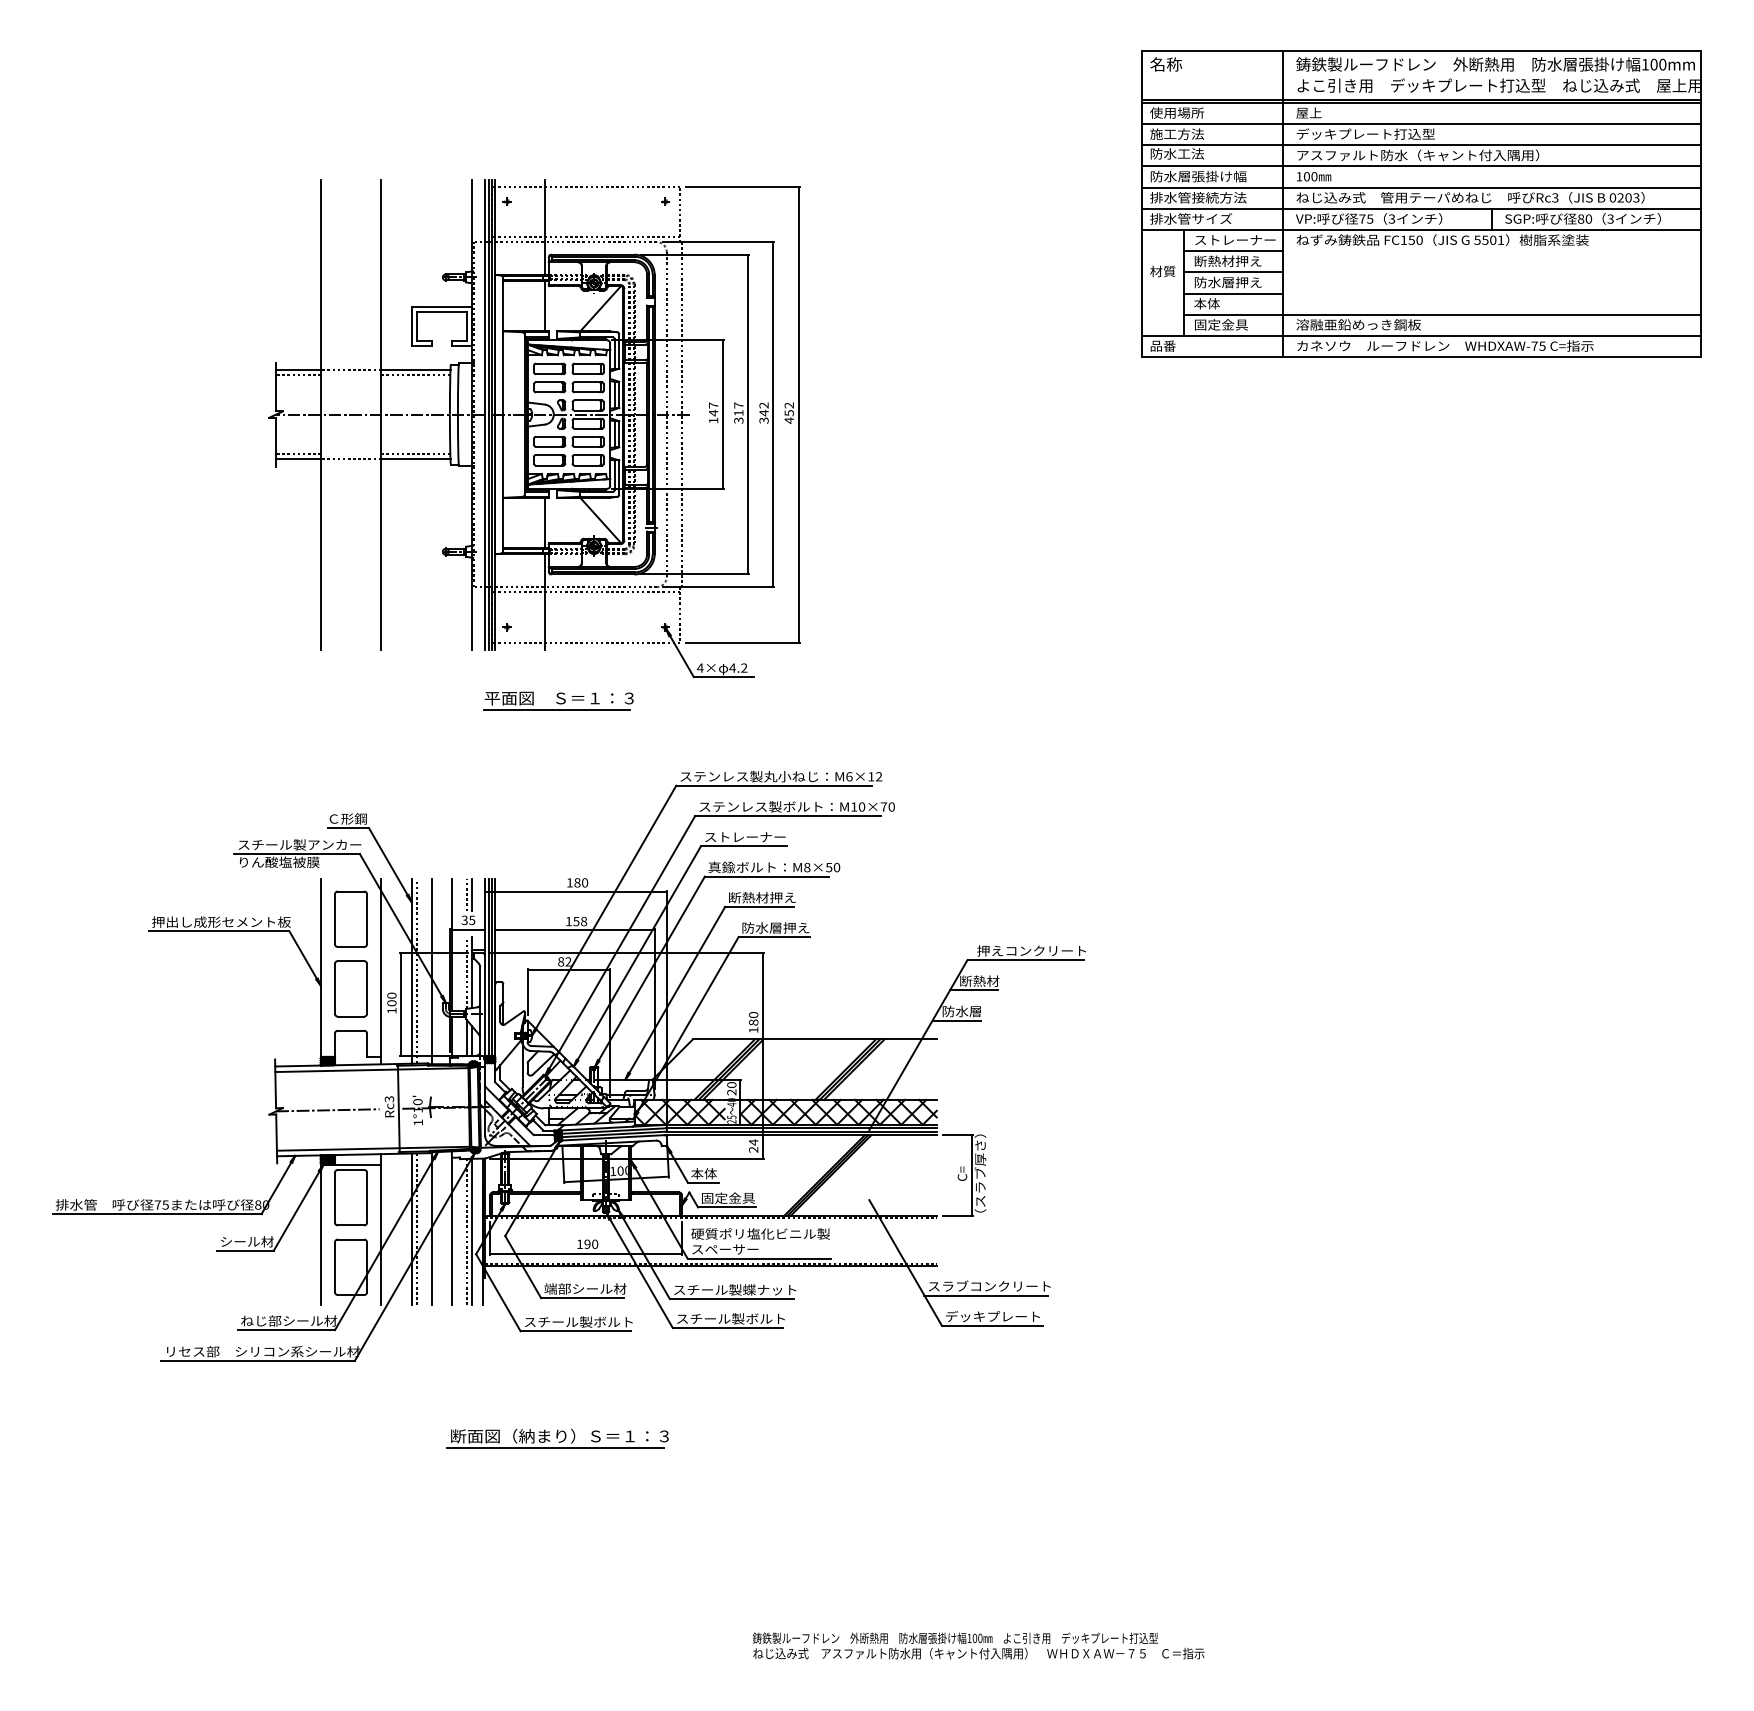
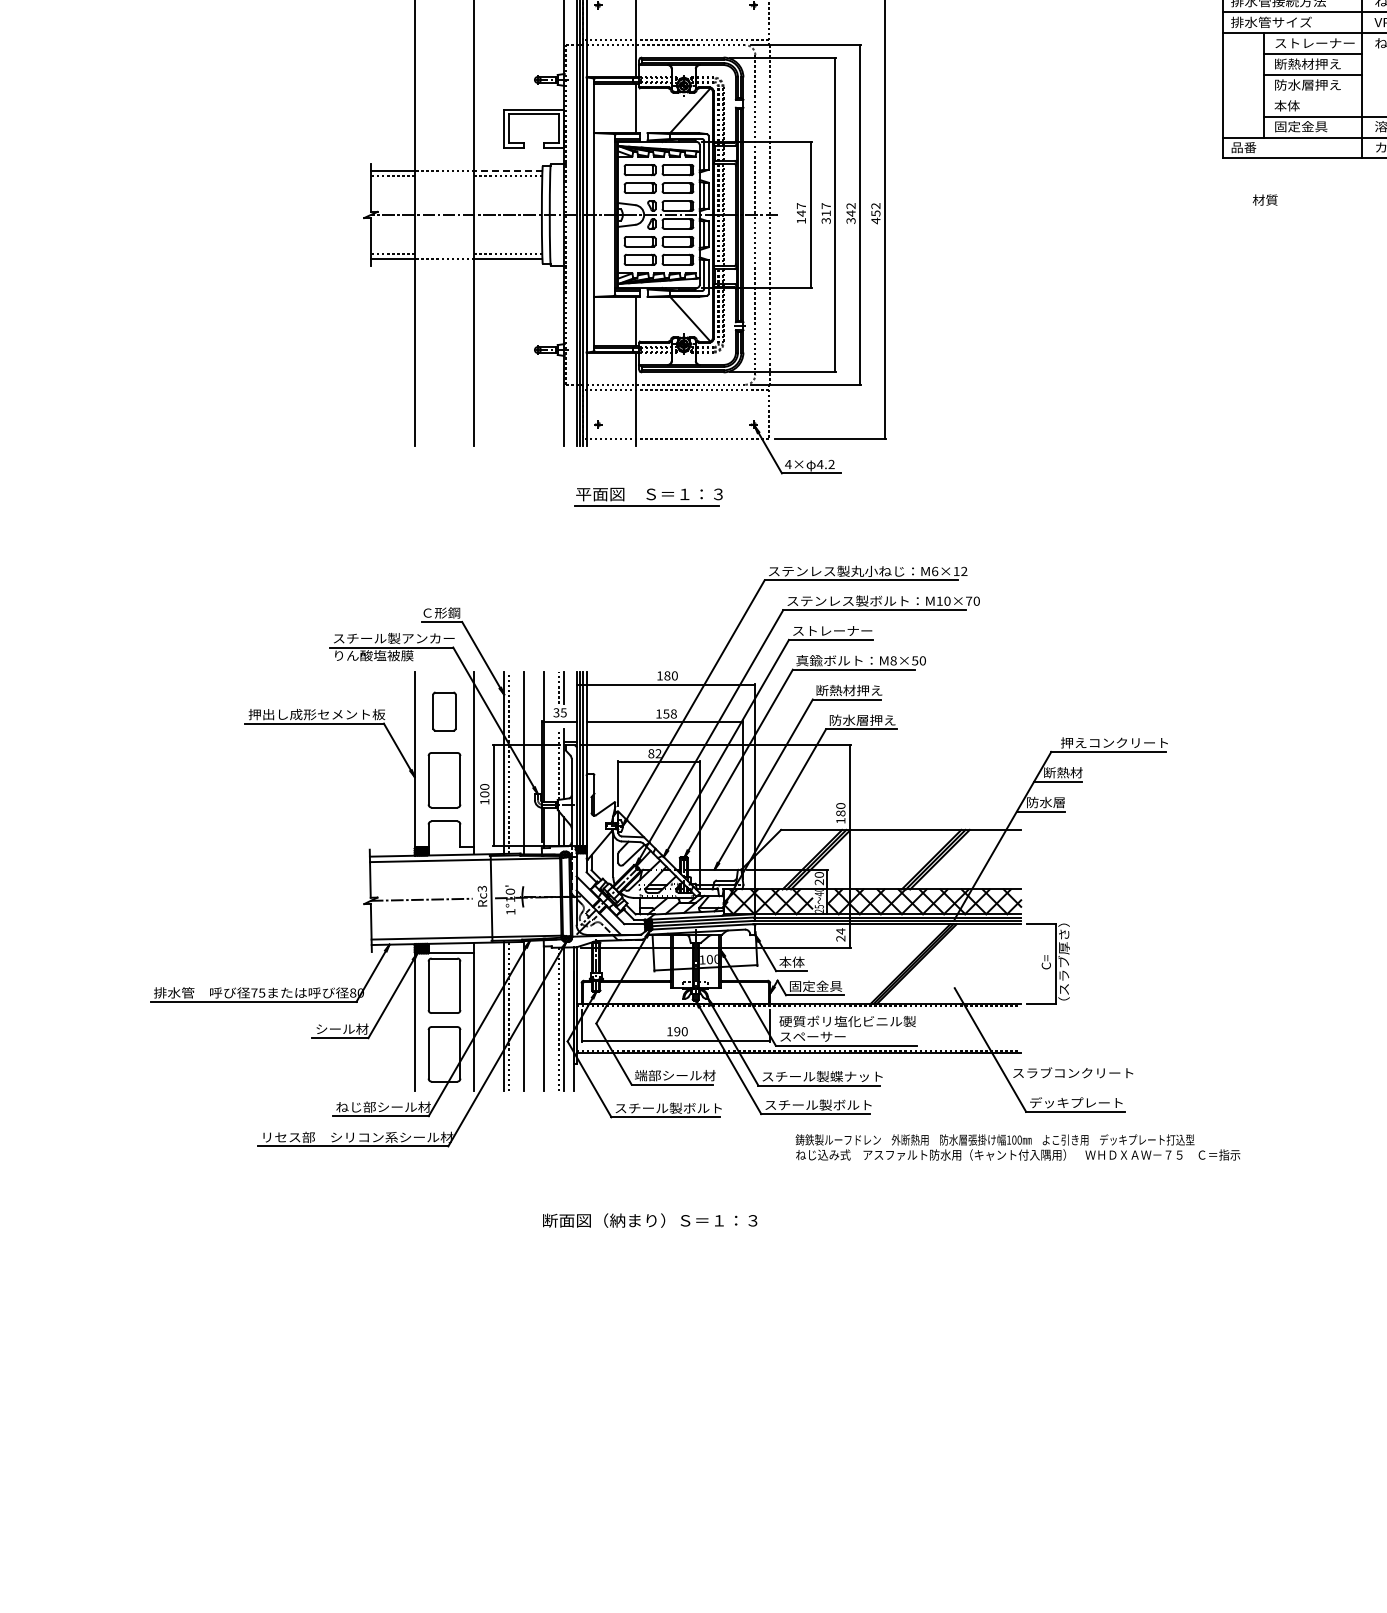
text: (1162, 271) -> (1264, 200), moved
line: (1233, 293) -> (1313, 95), removed
line: (415, 369) -> (507, 170), solid -> dashed
part: (350, 918) -> (444, 710), size x0.7
line: (986, 1295) -> (1070, 1082), removed
line: (555, 1448) -> (645, 1232), removed
text: (978, 1645) -> (1017, 1147), moved

